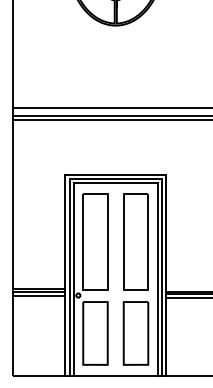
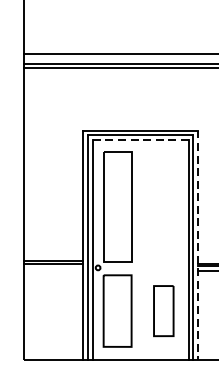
line: (115, 183) -> (140, 140), solid -> dashed
part: (135, 241) -> (163, 206), removed
line: (166, 275) -> (198, 245), solid -> dashed
line: (39, 295) -> (53, 267), removed
part: (135, 333) -> (163, 311), size x0.7

